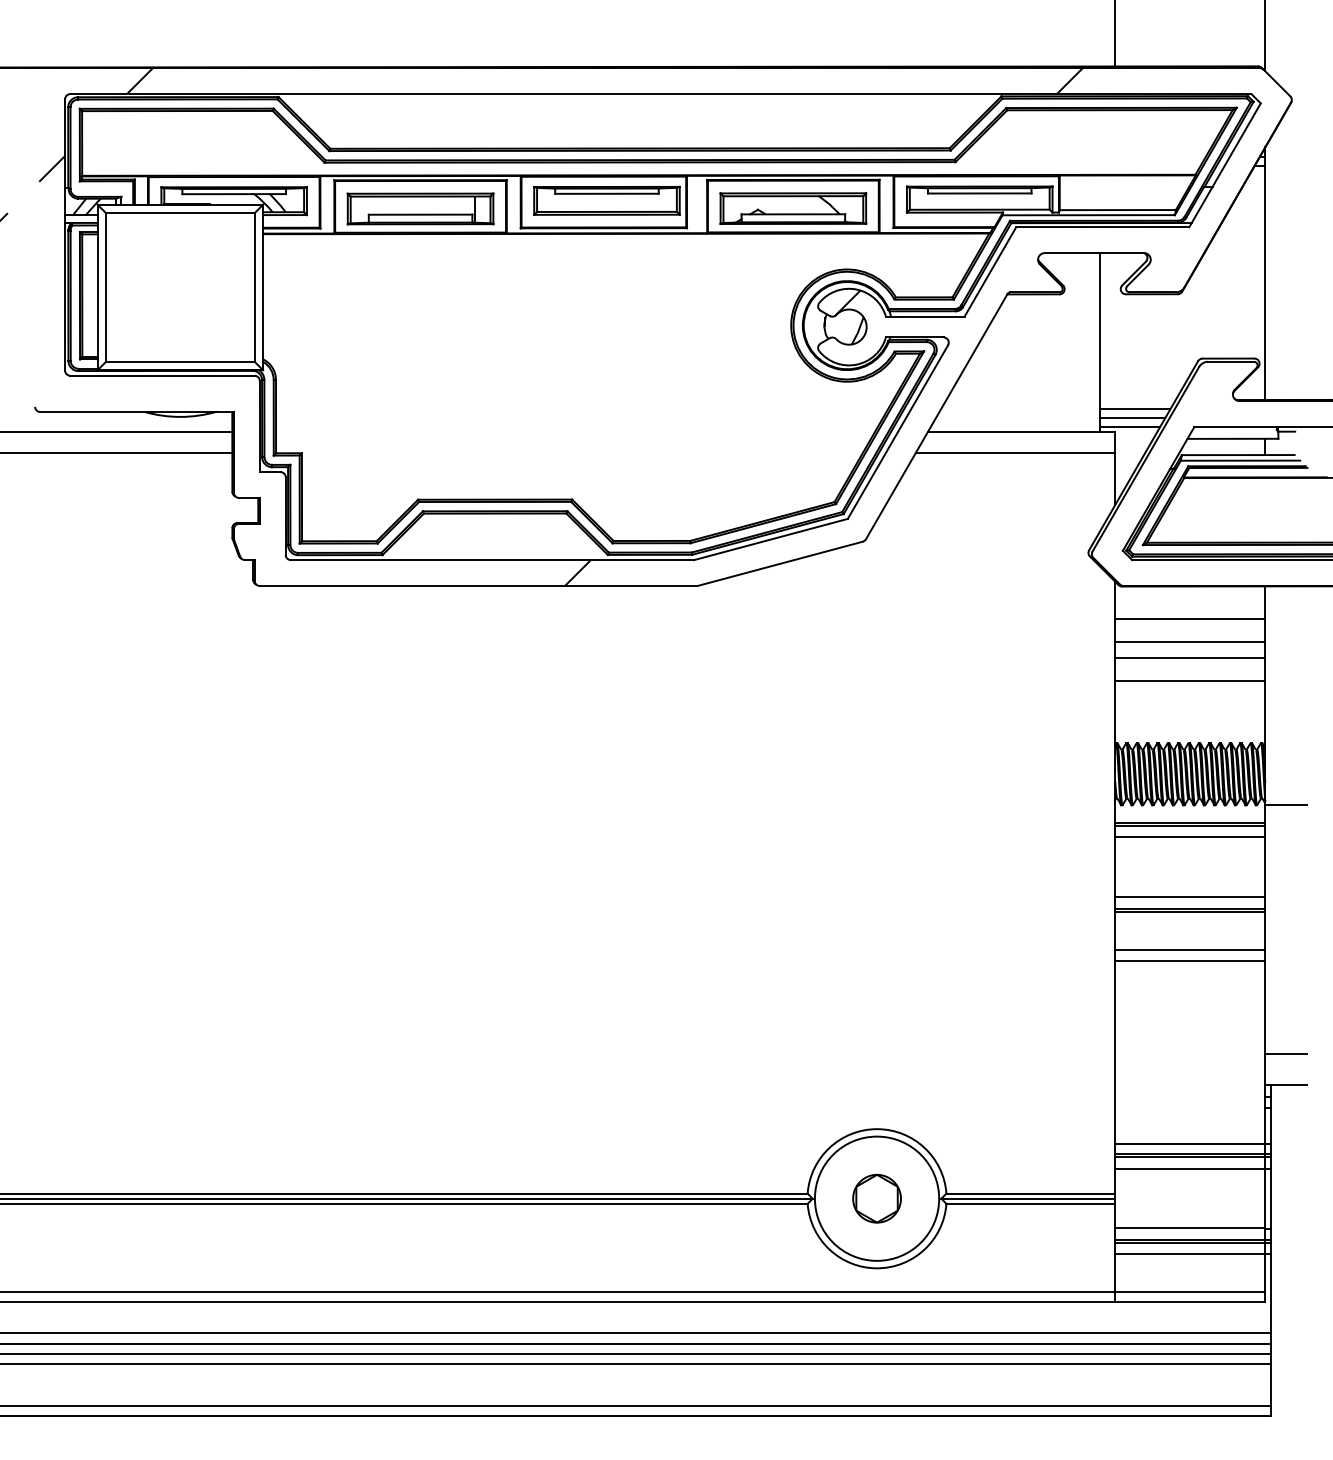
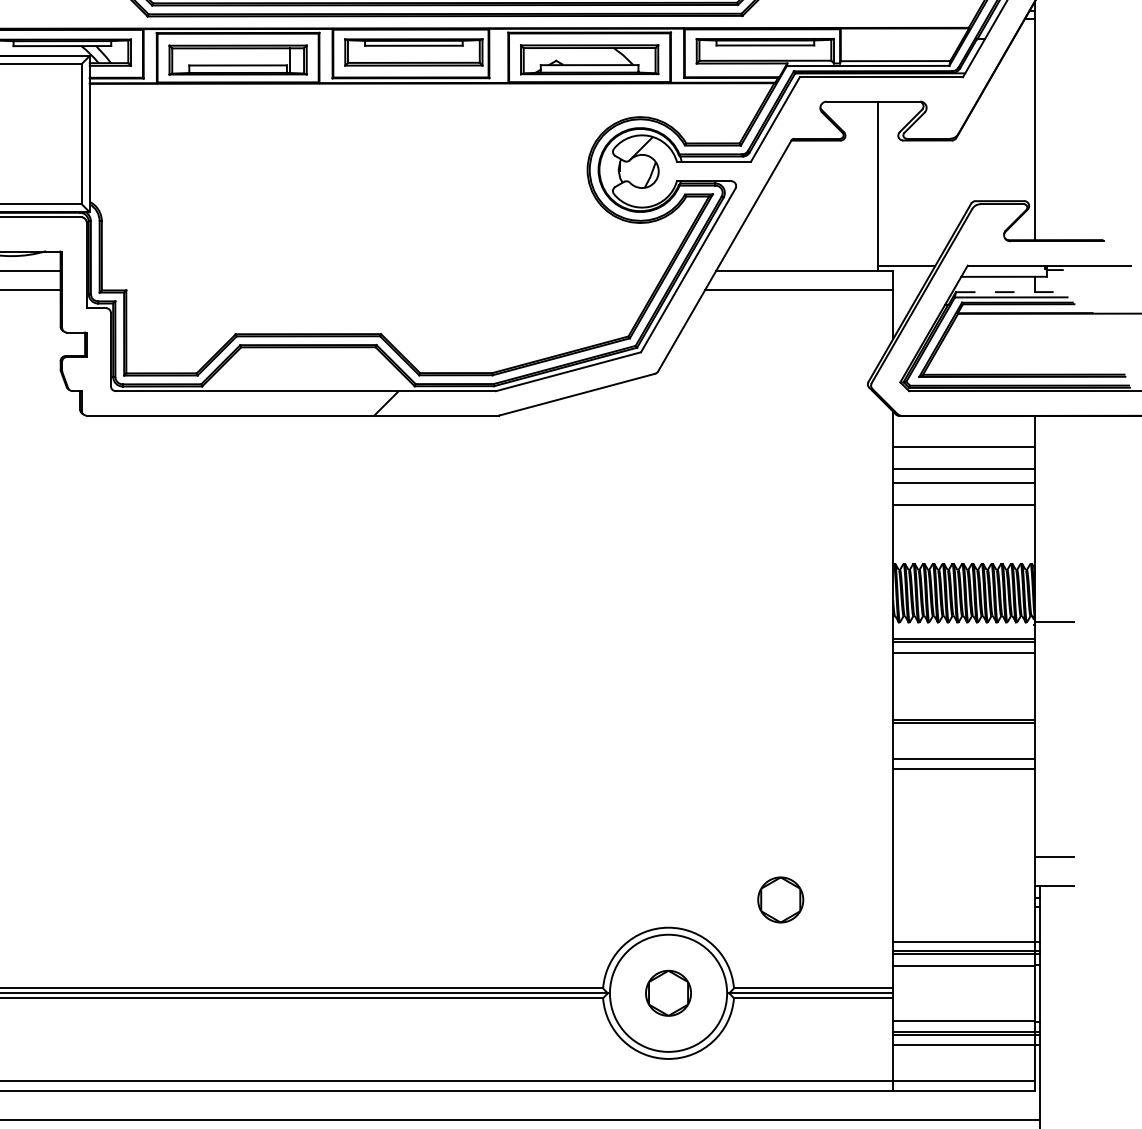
line: (1134, 409) -> (911, 249), removed
line: (1132, 418) -> (909, 257), removed
line: (1238, 455) -> (1009, 292), solid -> dashed
line: (1190, 897) -> (964, 709), removed
part: (995, 1099) -> (780, 899), added

